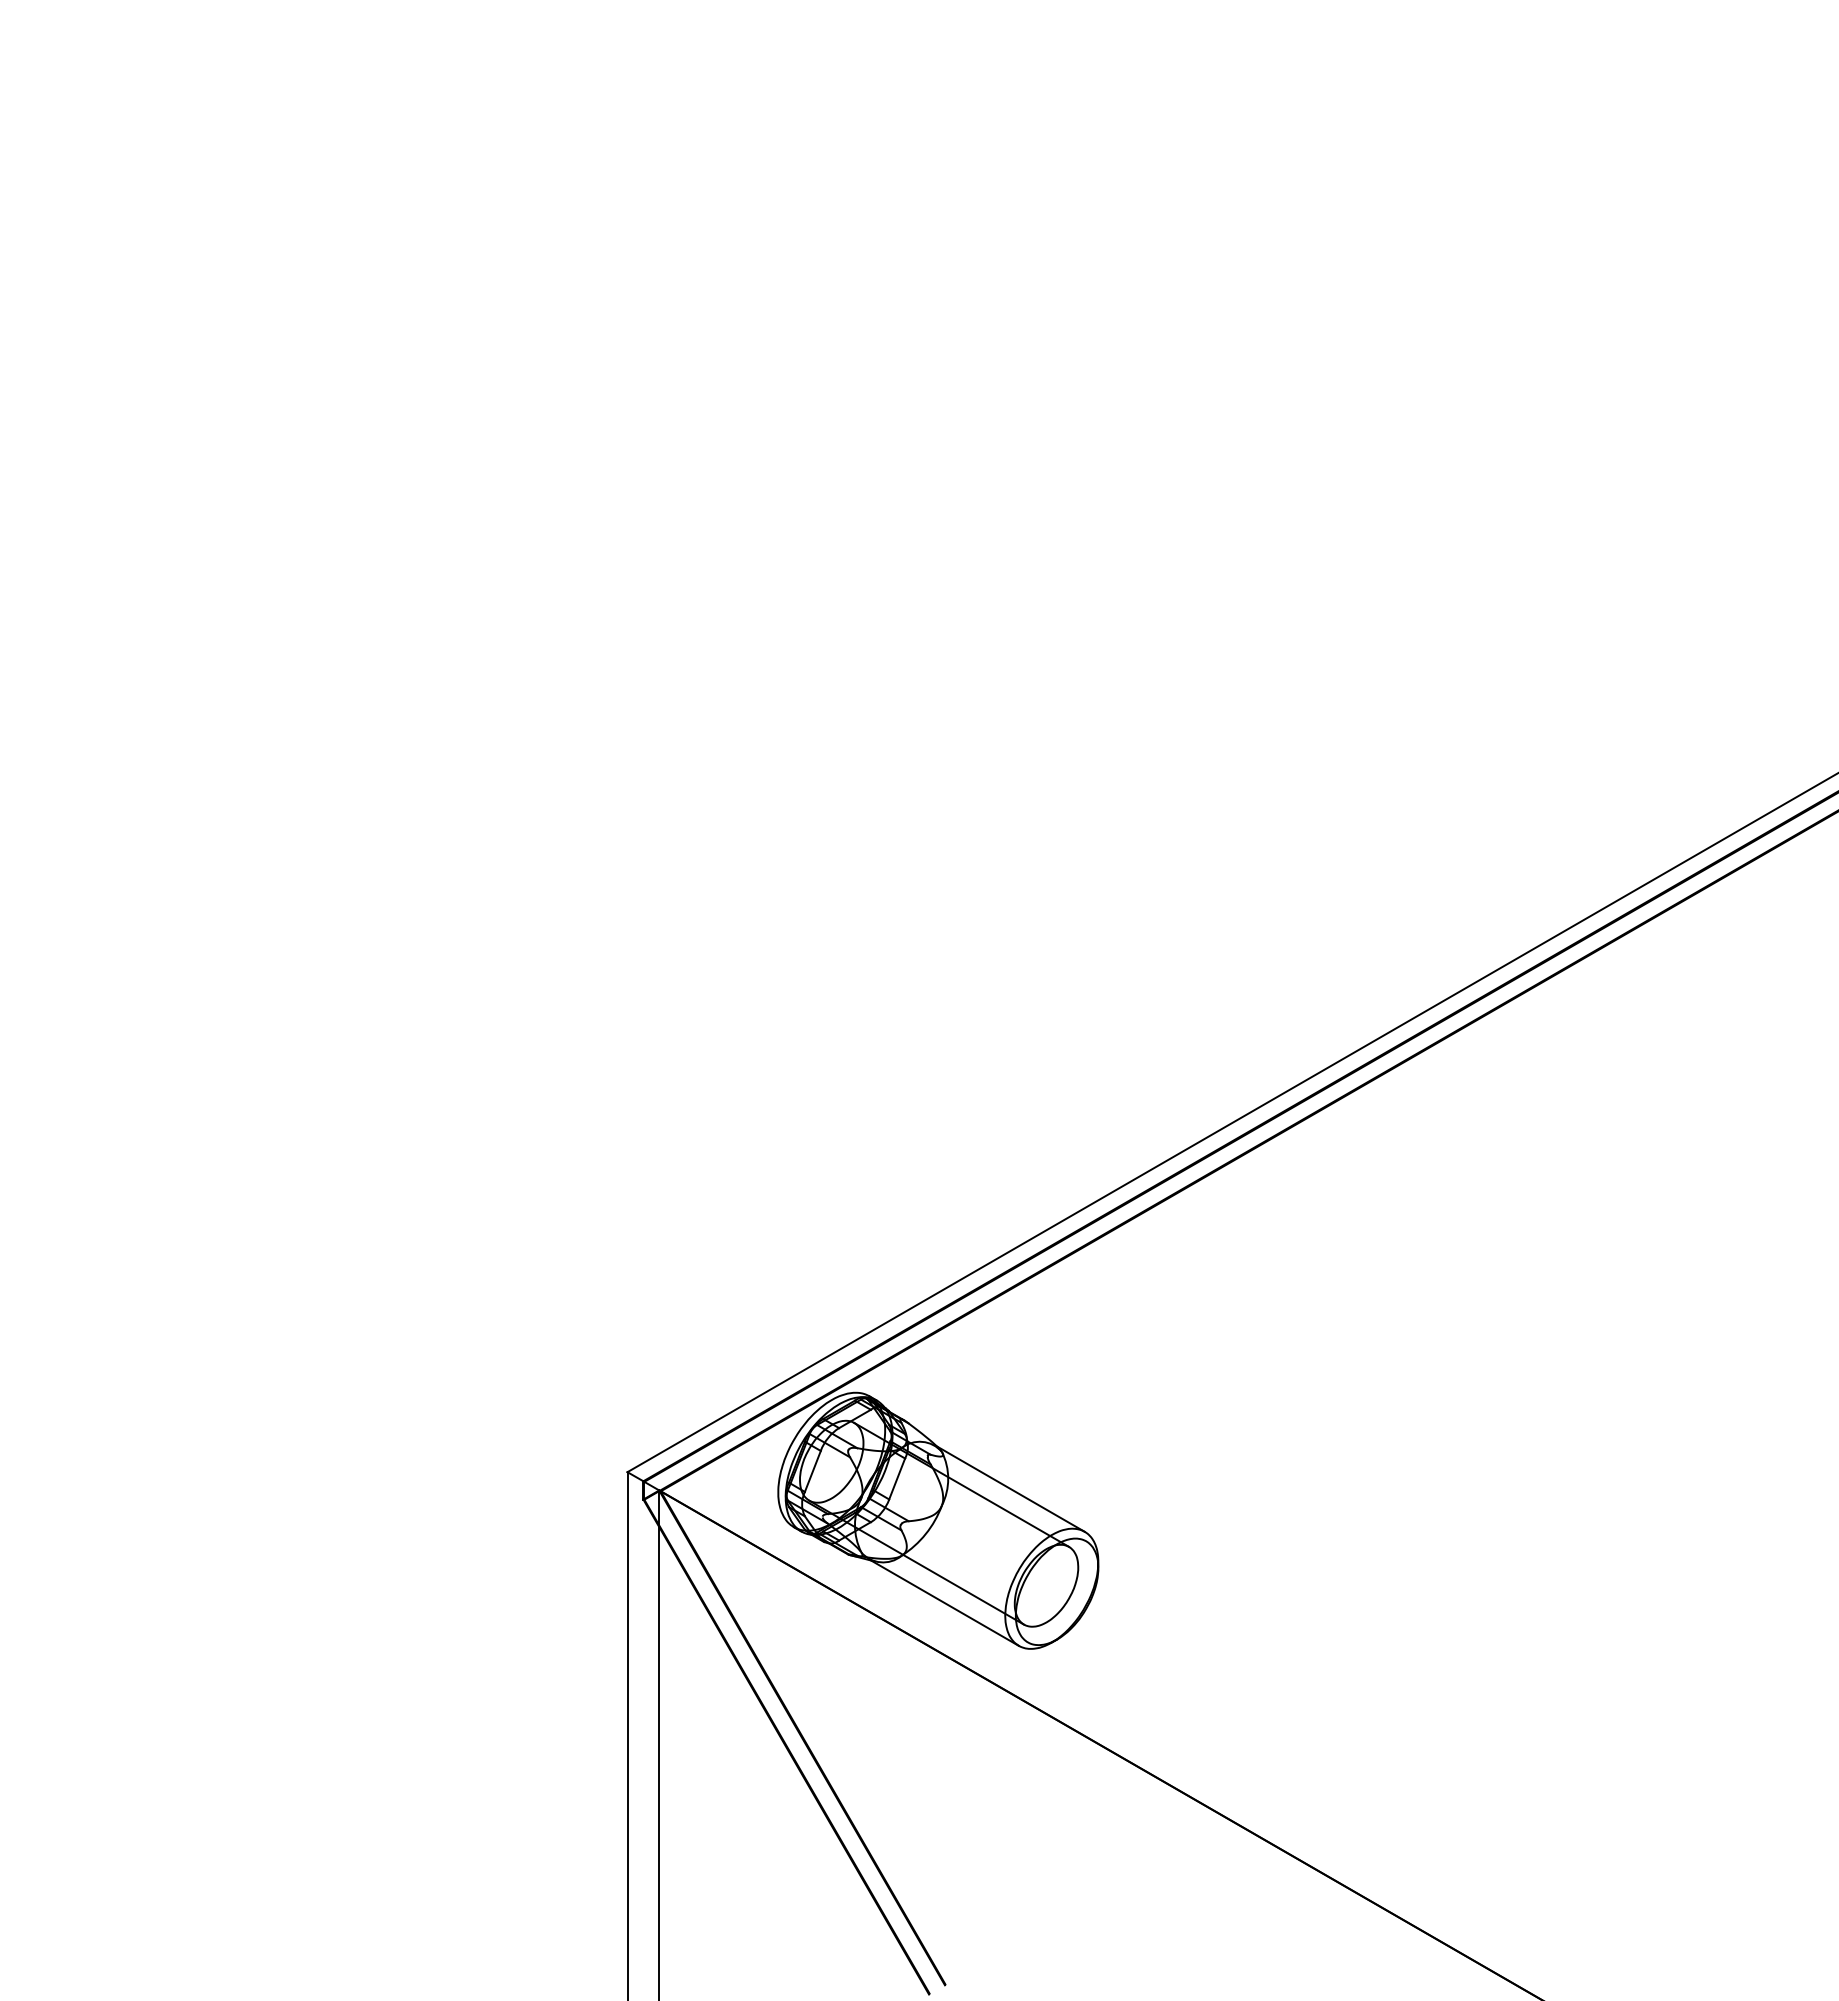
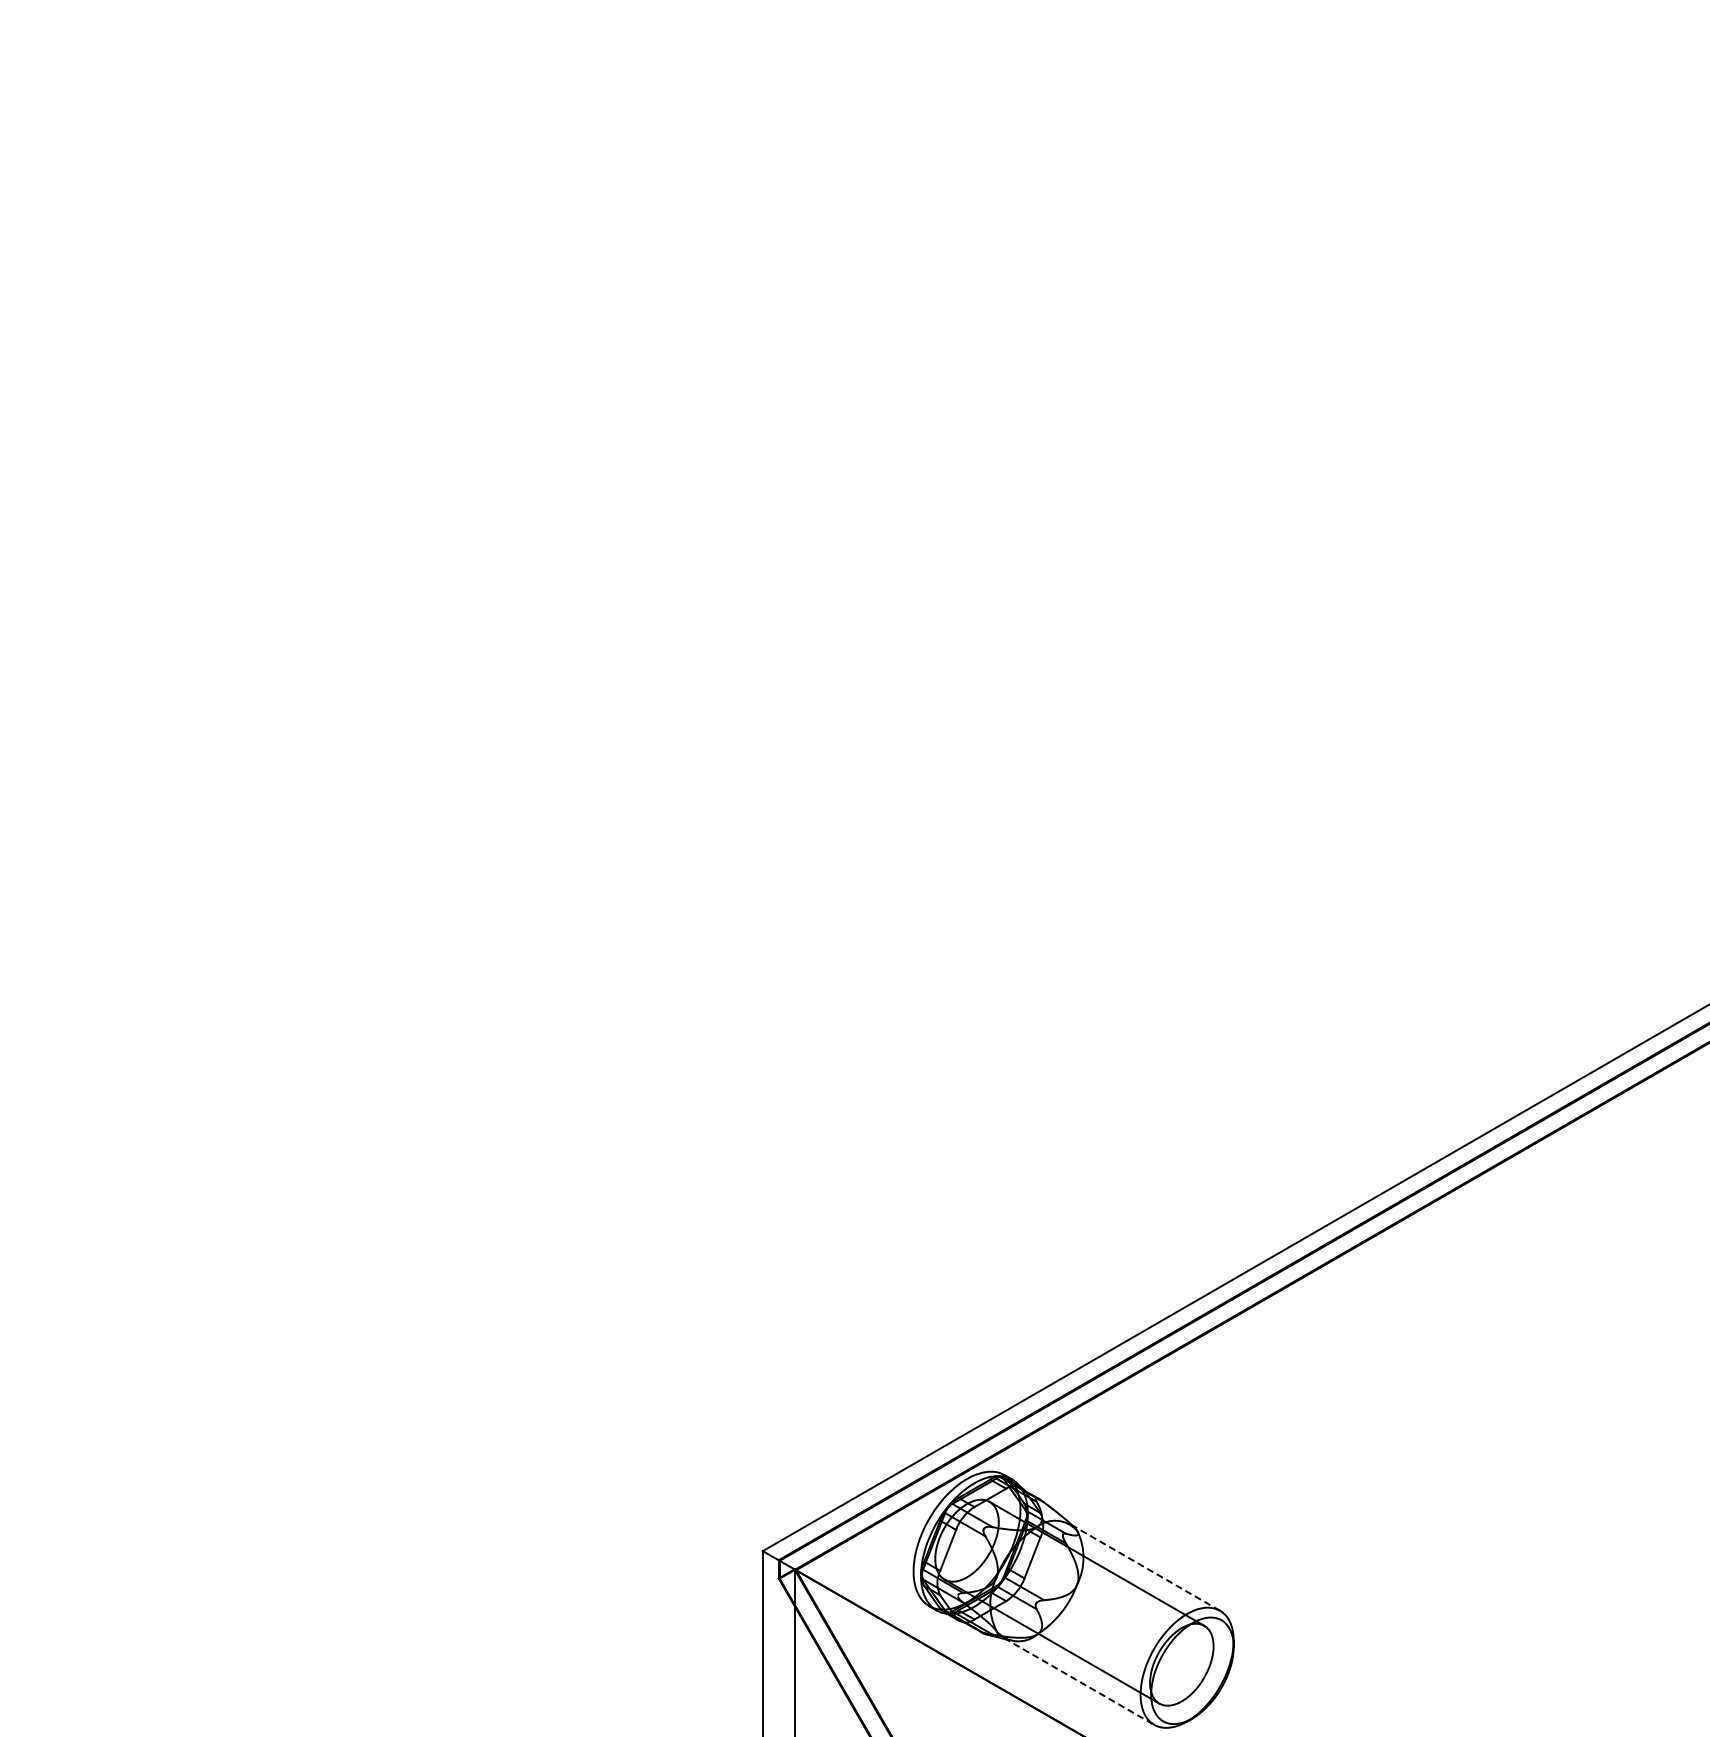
line: (1009, 1488) -> (1144, 1567), solid -> dashed
line: (943, 1602) -> (1078, 1681), solid -> dashed

